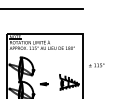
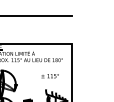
text: (96, 65) -> (49, 76), moved

